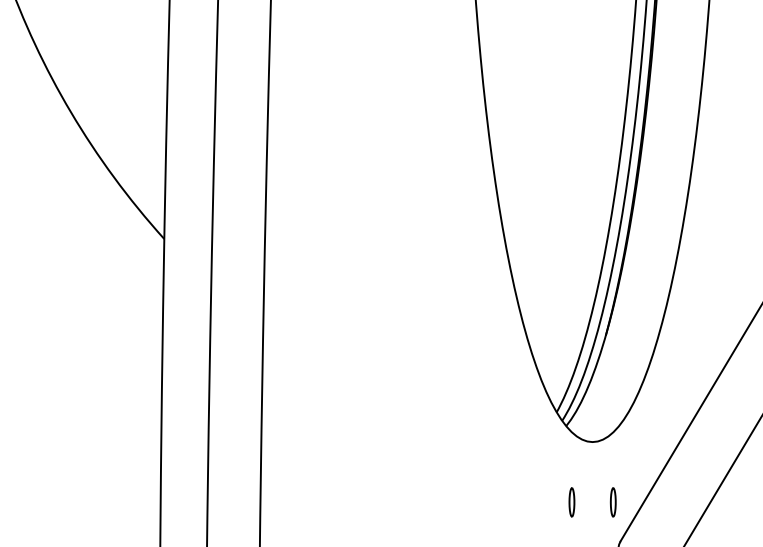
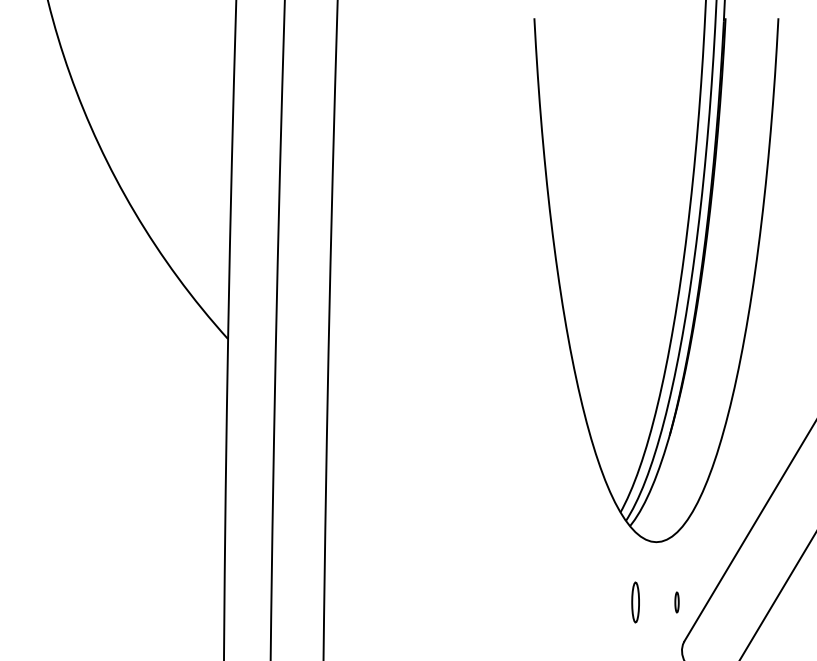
part: (571, 502) -> (635, 602), size x1.4
part: (612, 502) -> (676, 602), size x0.7

